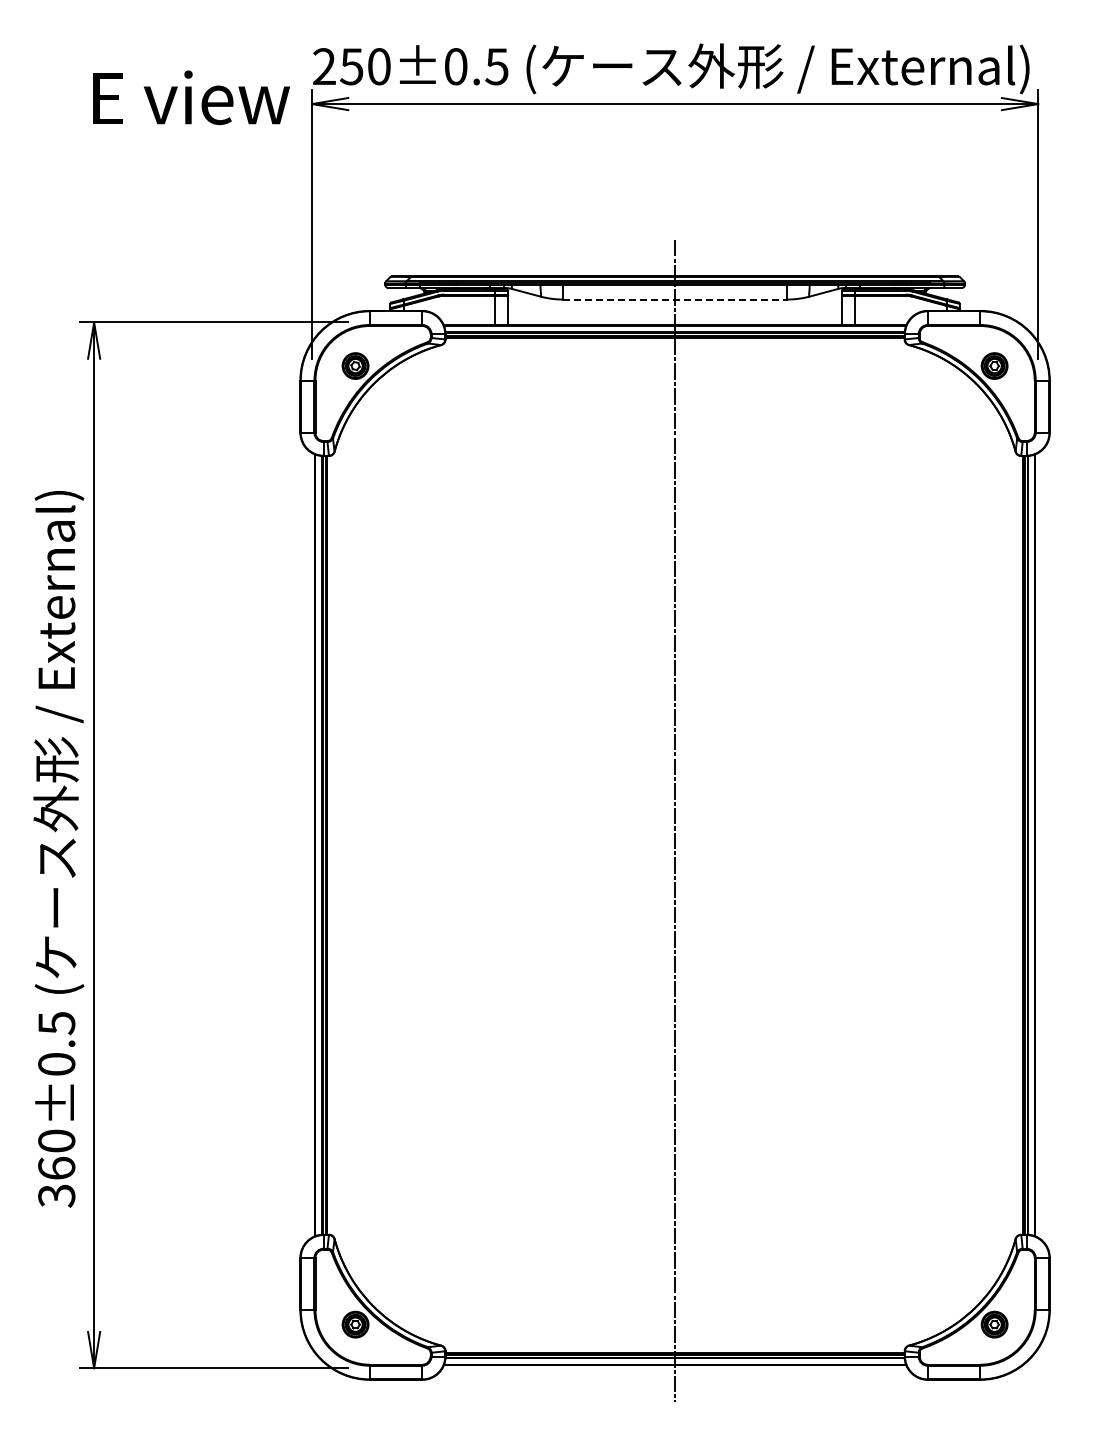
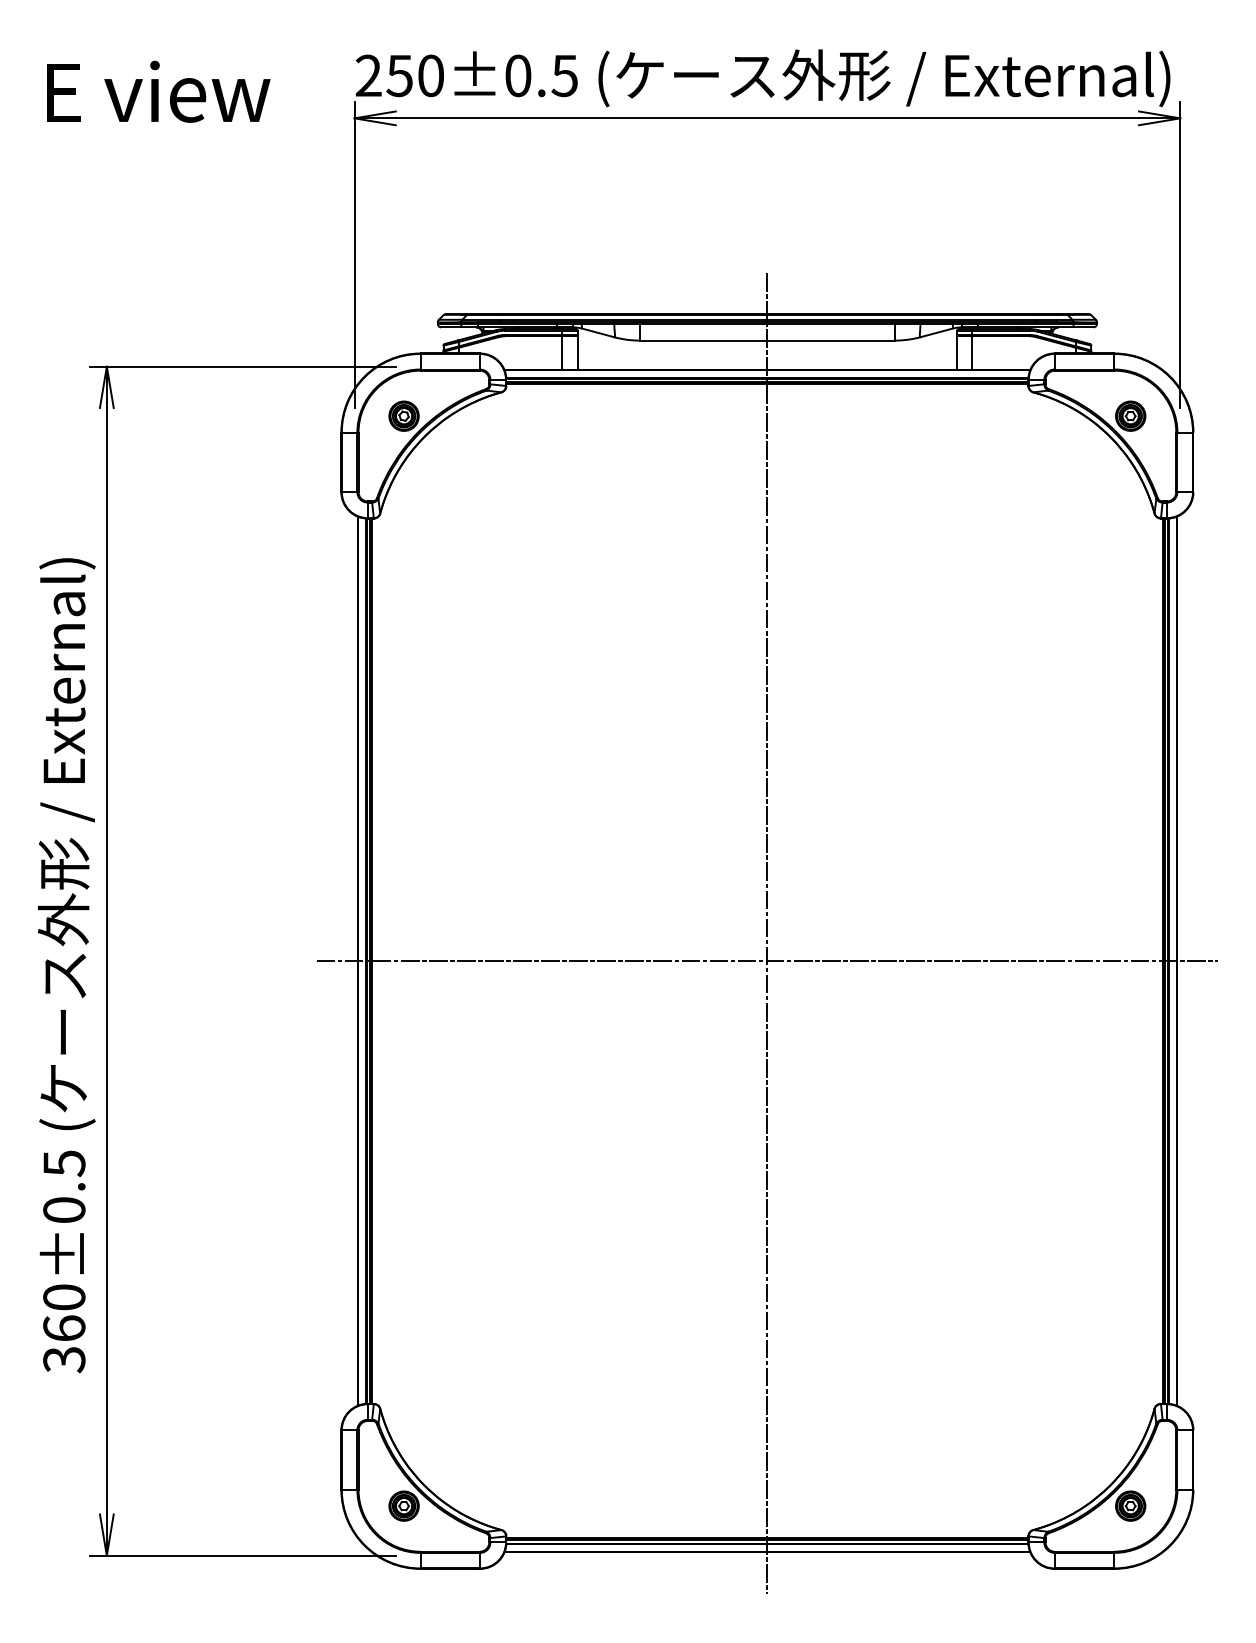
text: (191, 97) -> (158, 91), moved
line: (675, 299) -> (767, 340), dashed -> solid
line: (674, 845) -> (766, 961), added

